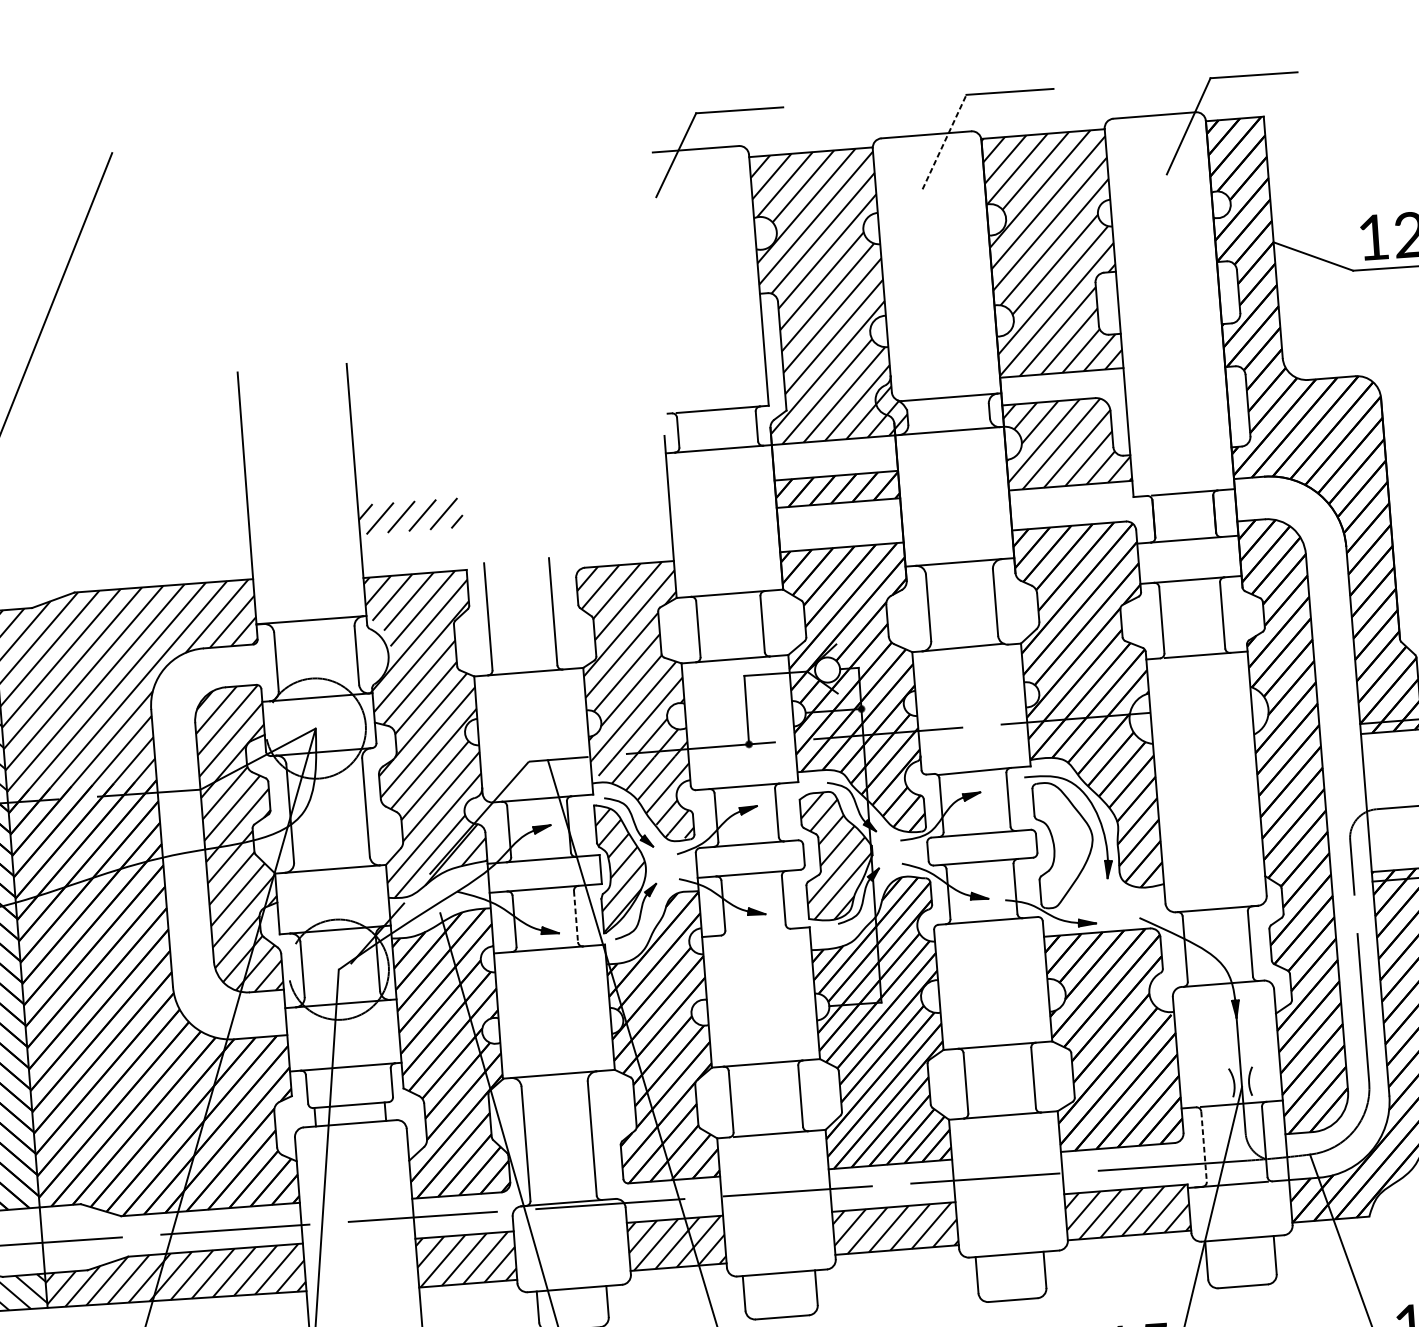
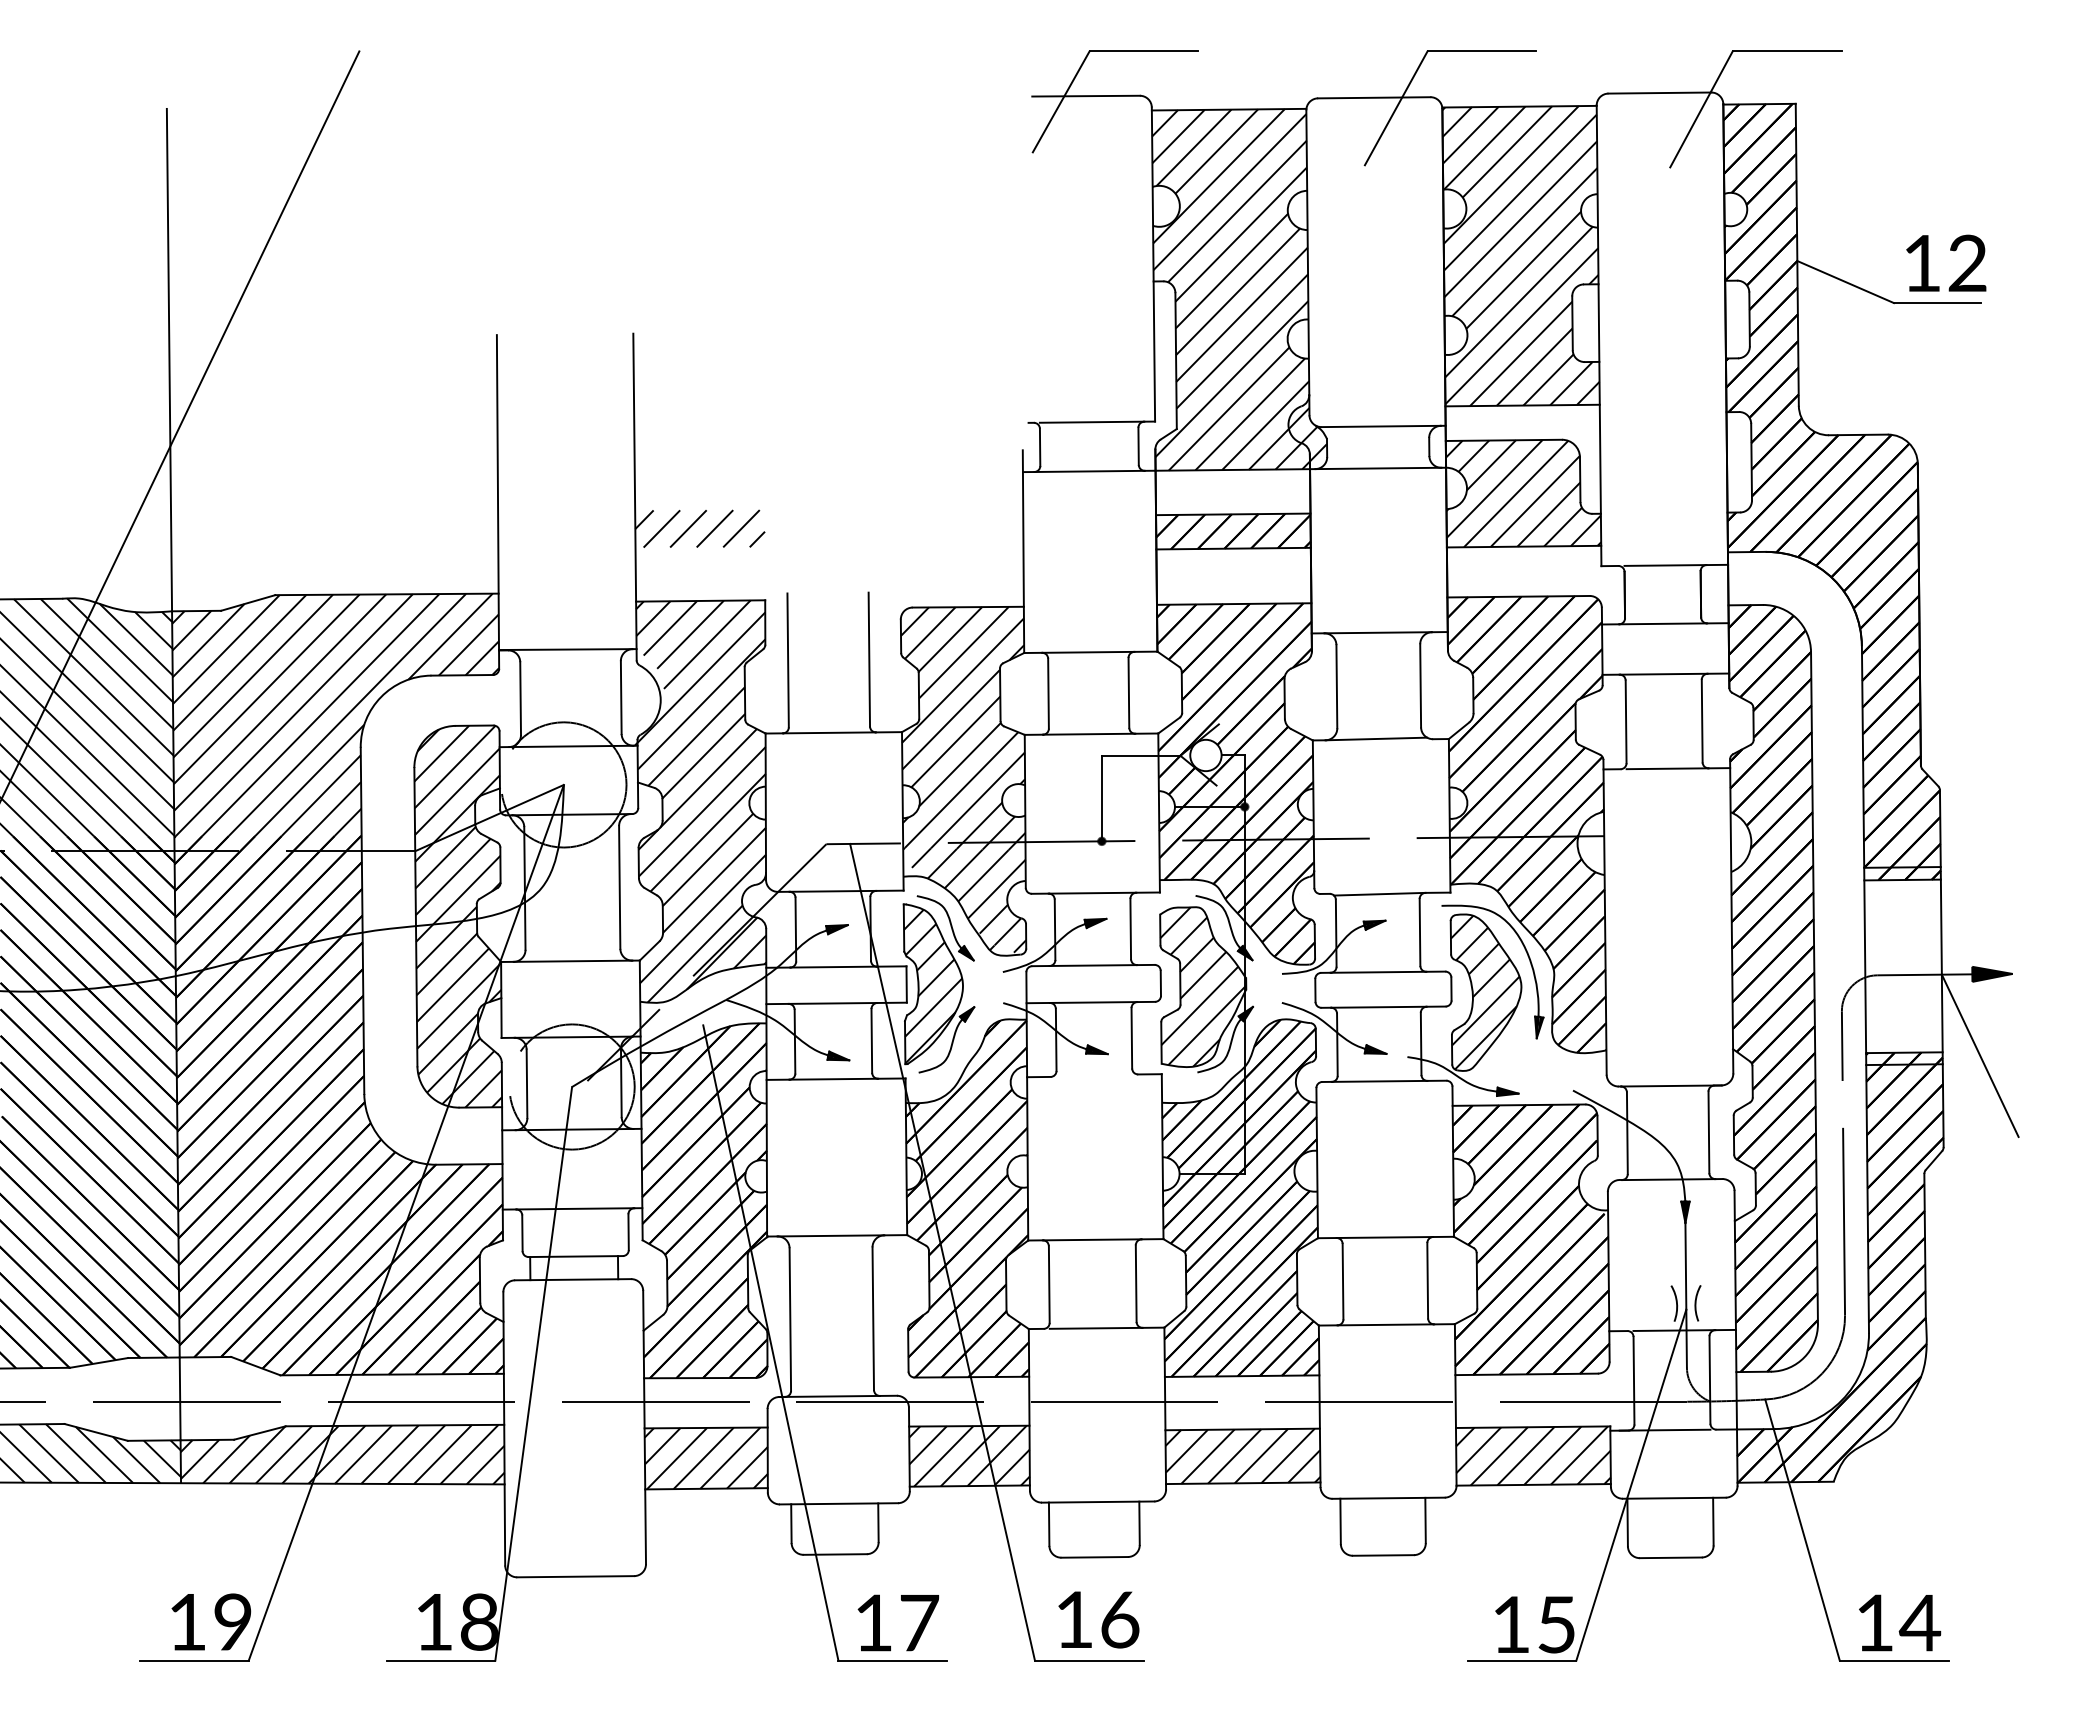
line: (944, 142) -> (1396, 108), dashed -> solid
hatch: (1063, 844) -> (1484, 992), added
line: (575, 916) -> (871, 1040), dashed -> solid
line: (1204, 1146) -> (1634, 1380), dashed -> solid

